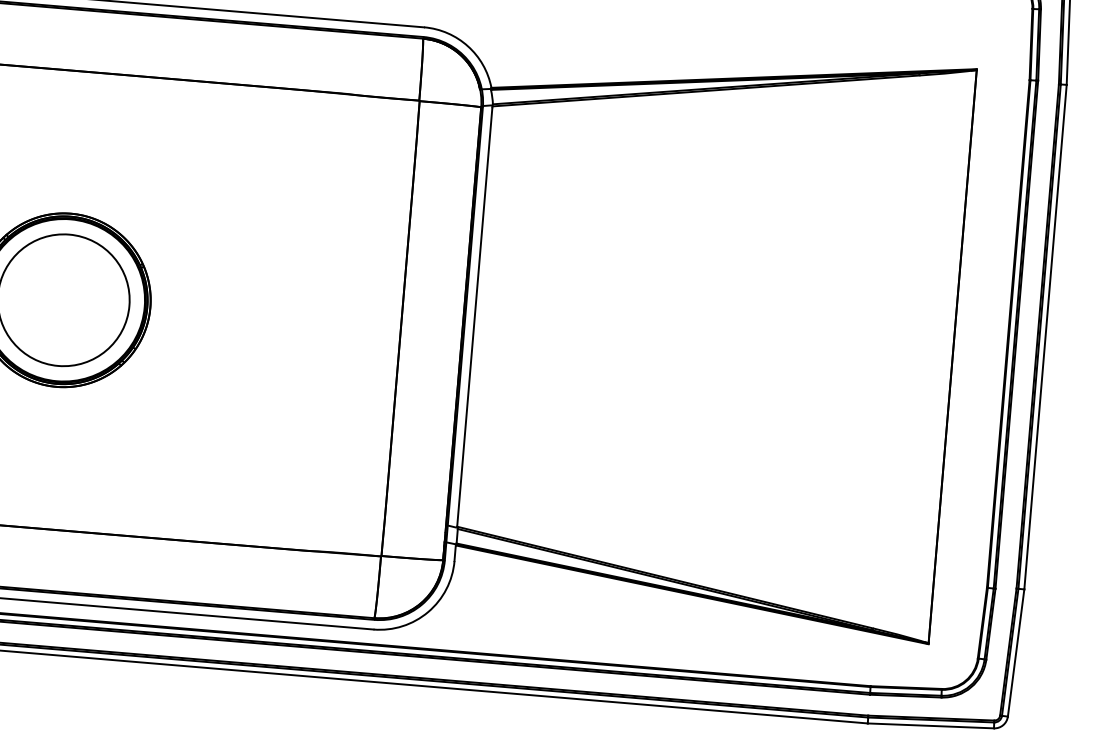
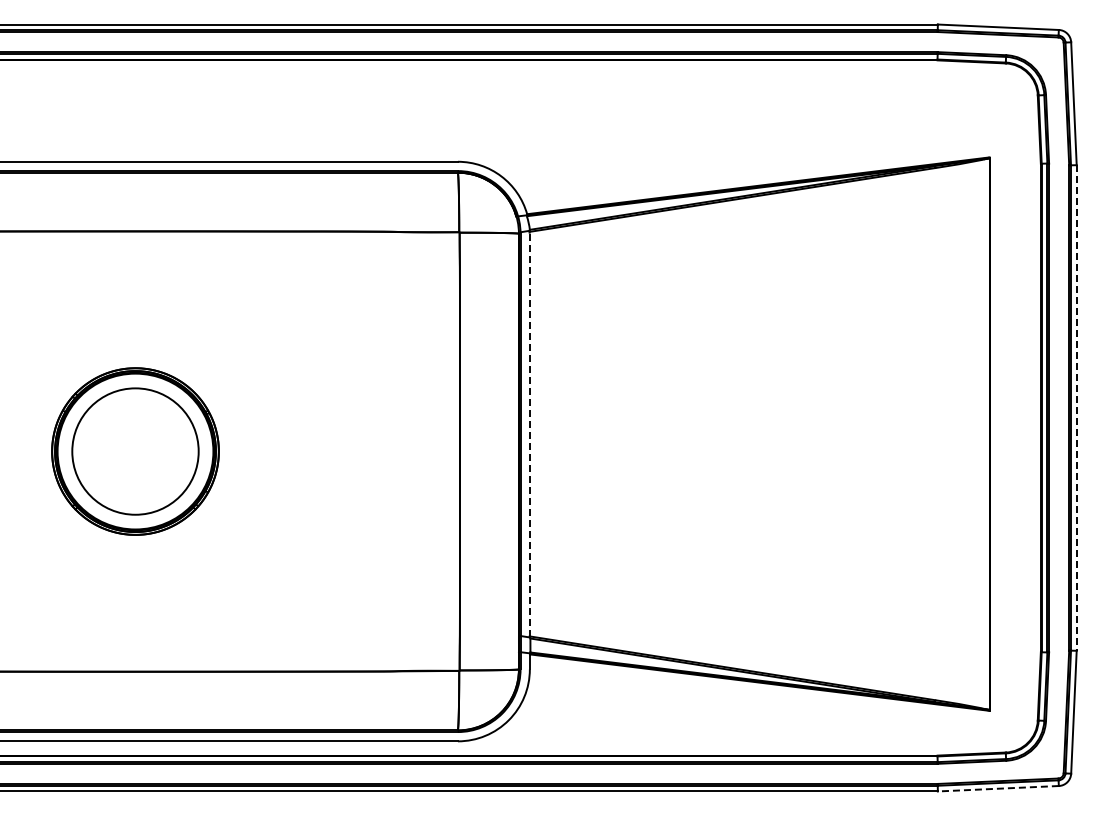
line: (474, 317) -> (529, 435), solid -> dashed
line: (1045, 336) -> (1076, 407), solid -> dashed
line: (931, 725) -> (998, 788), solid -> dashed

